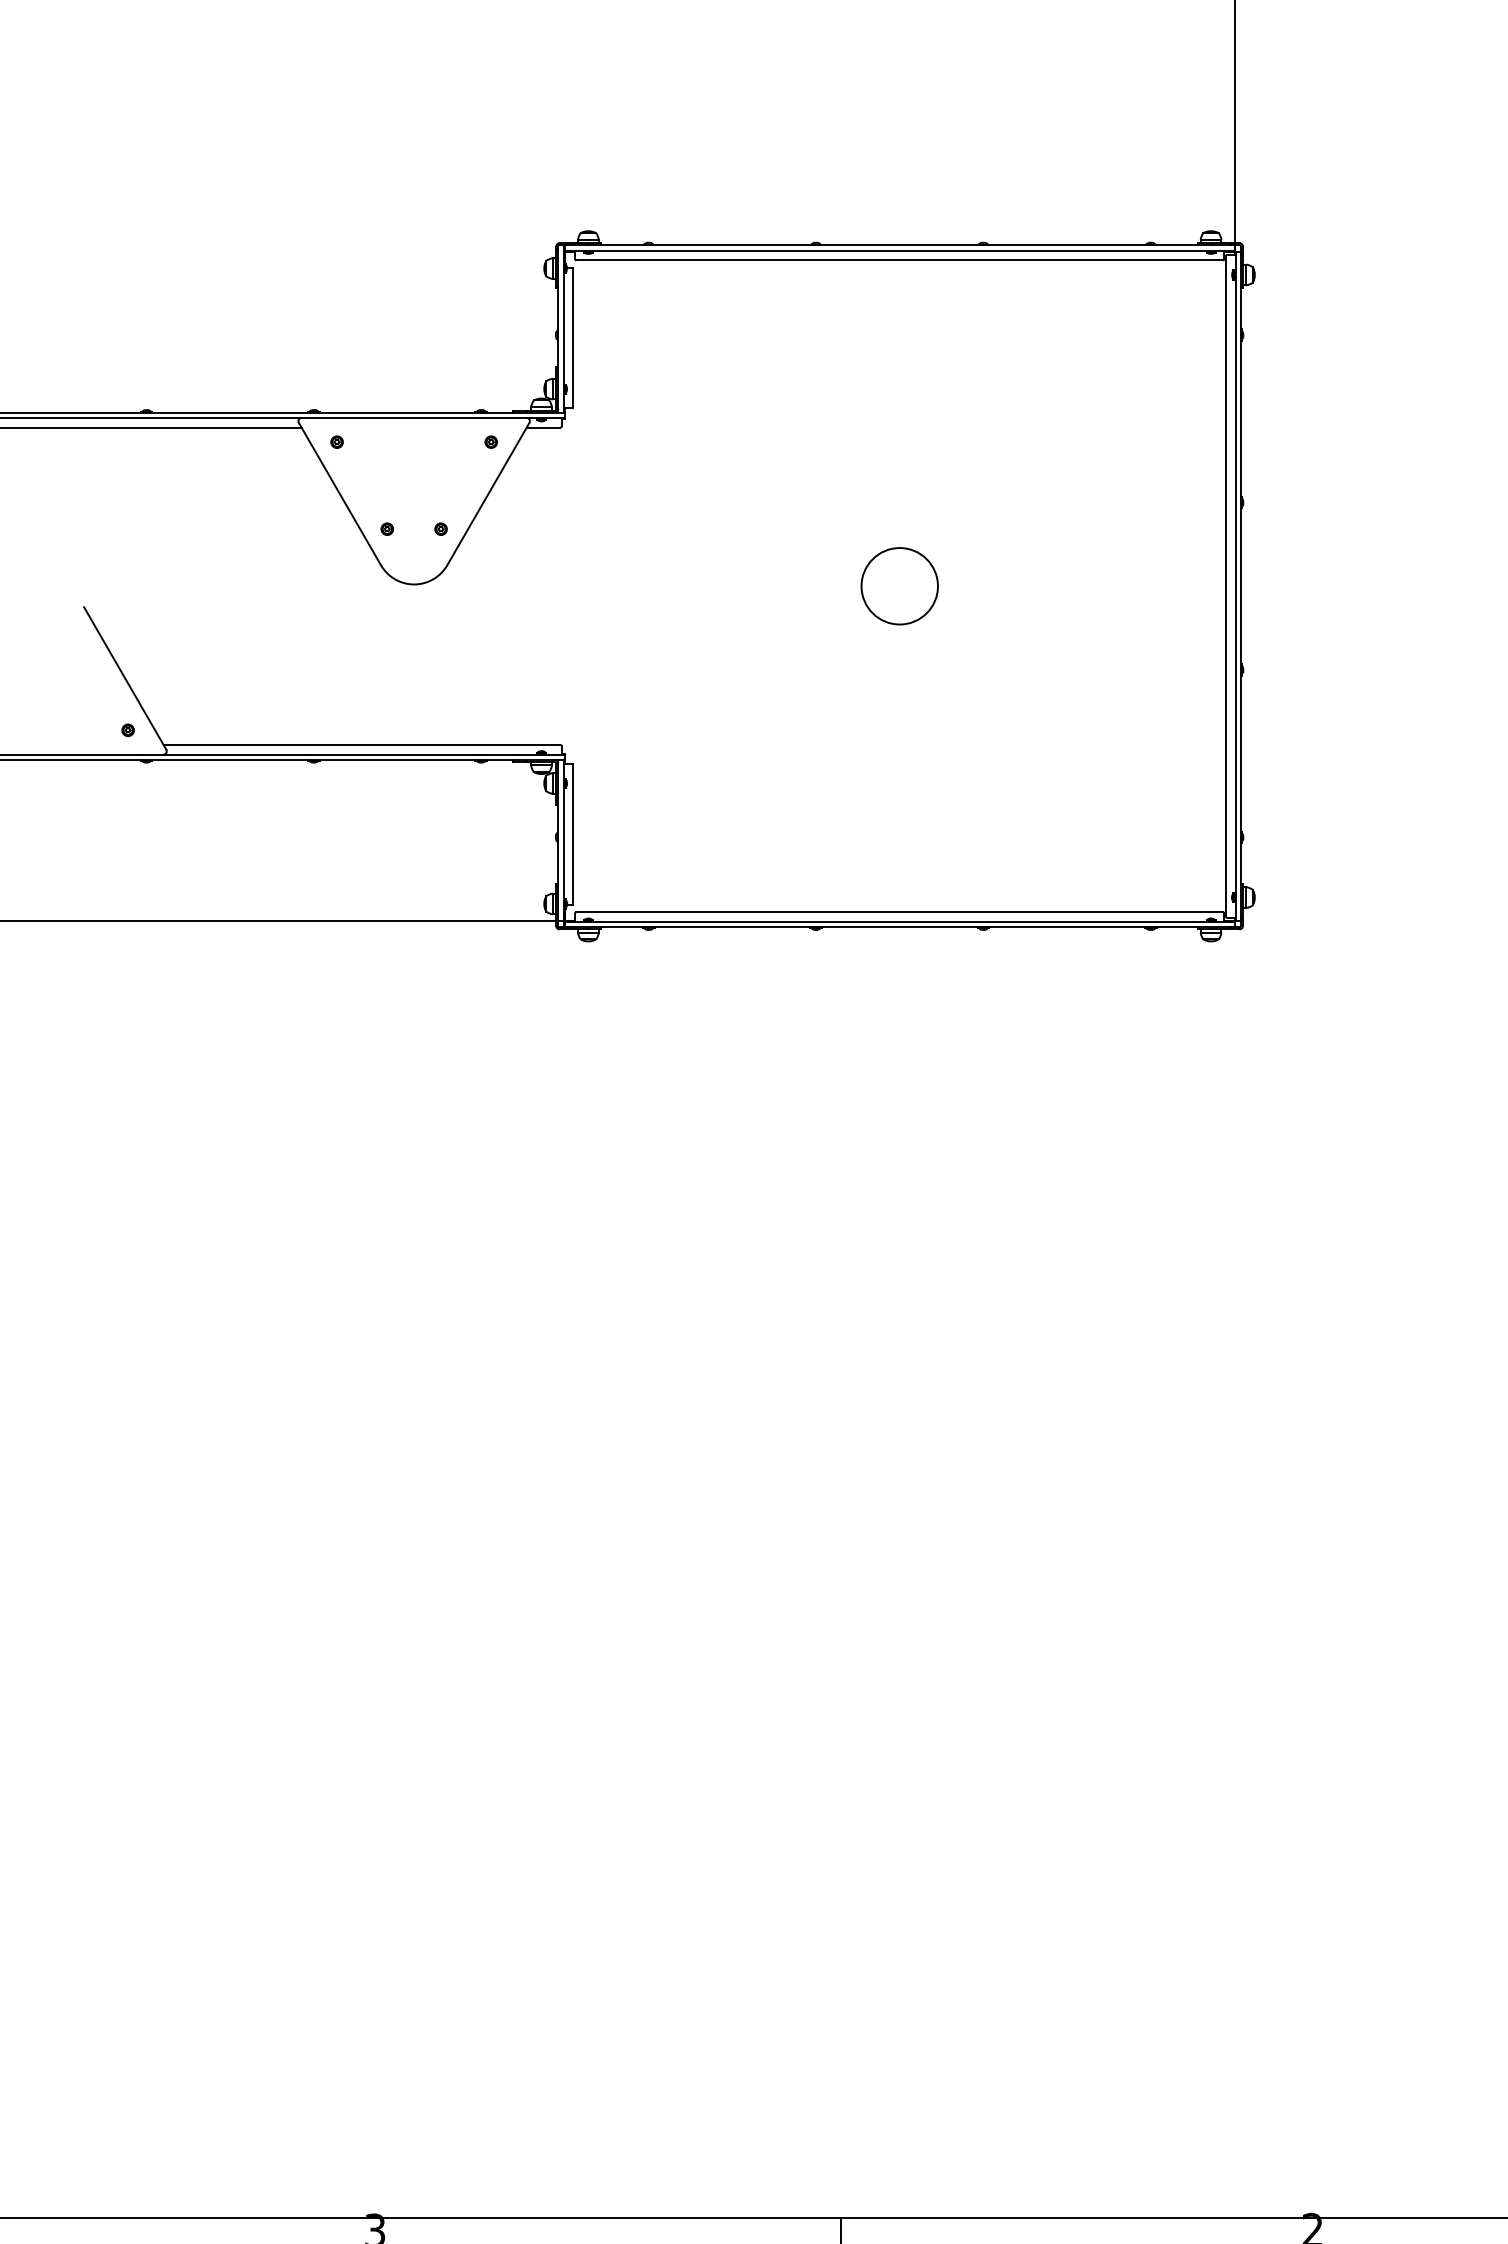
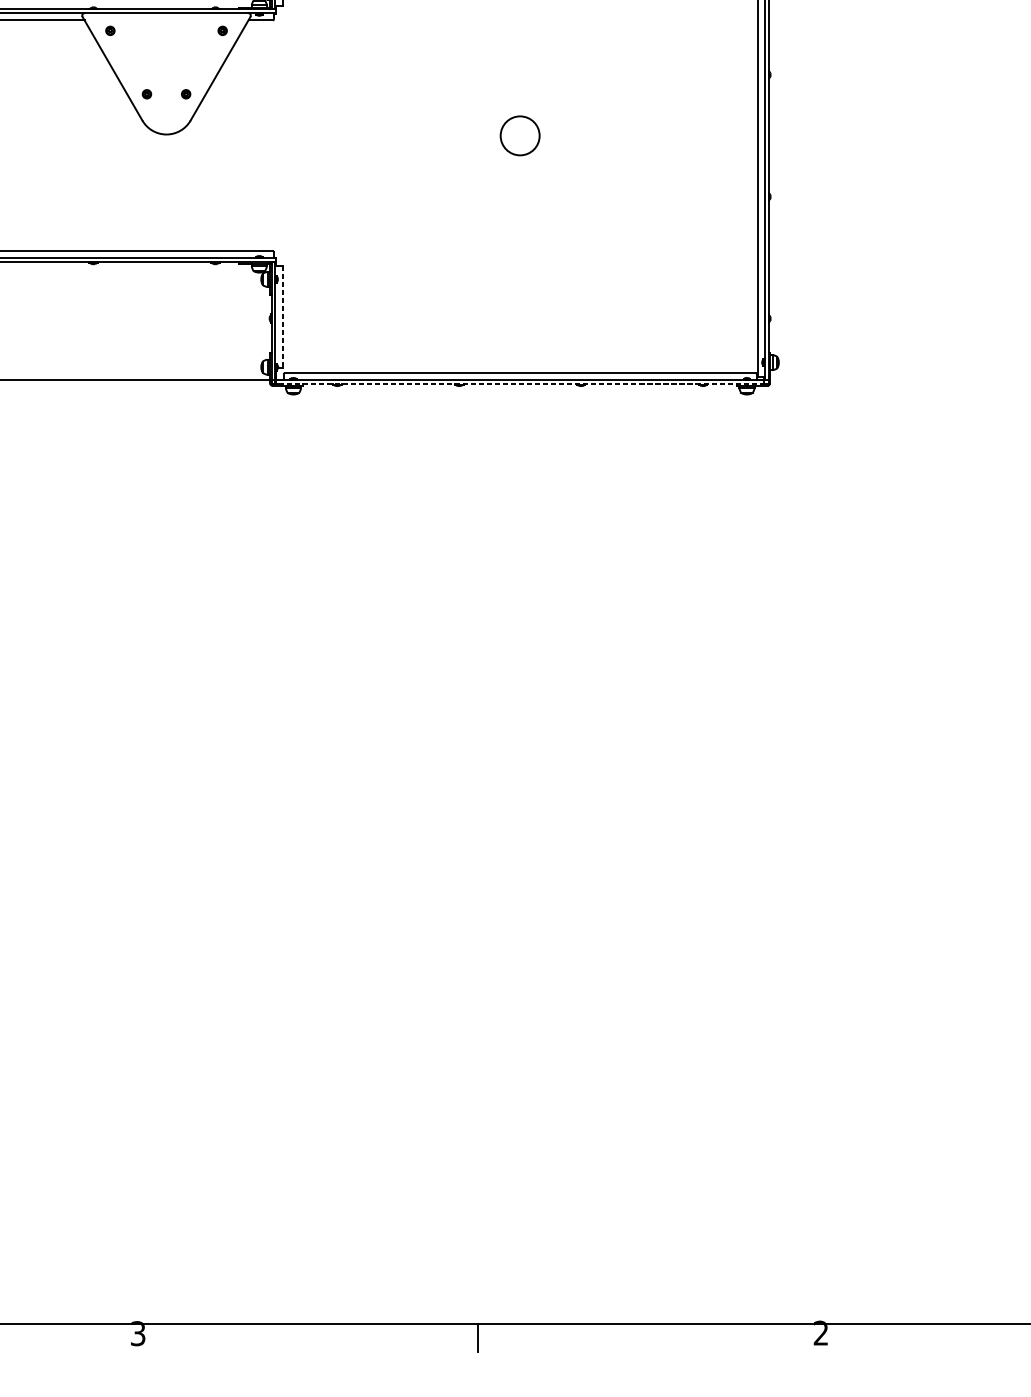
circle: (899, 586) -> (520, 136), size x0.7
line: (573, 835) -> (282, 317), solid -> dashed
line: (900, 927) -> (520, 384), solid -> dashed

